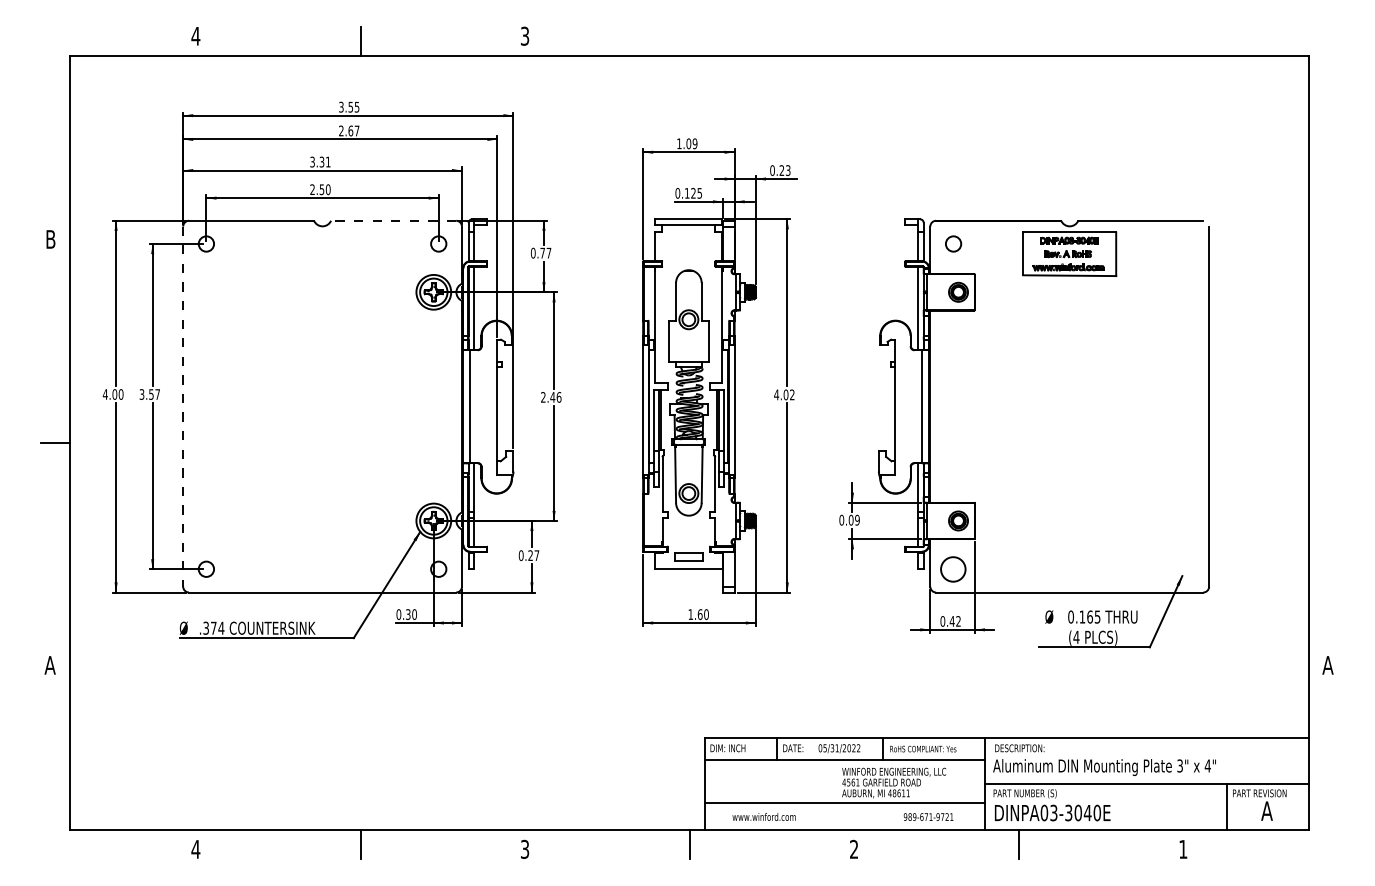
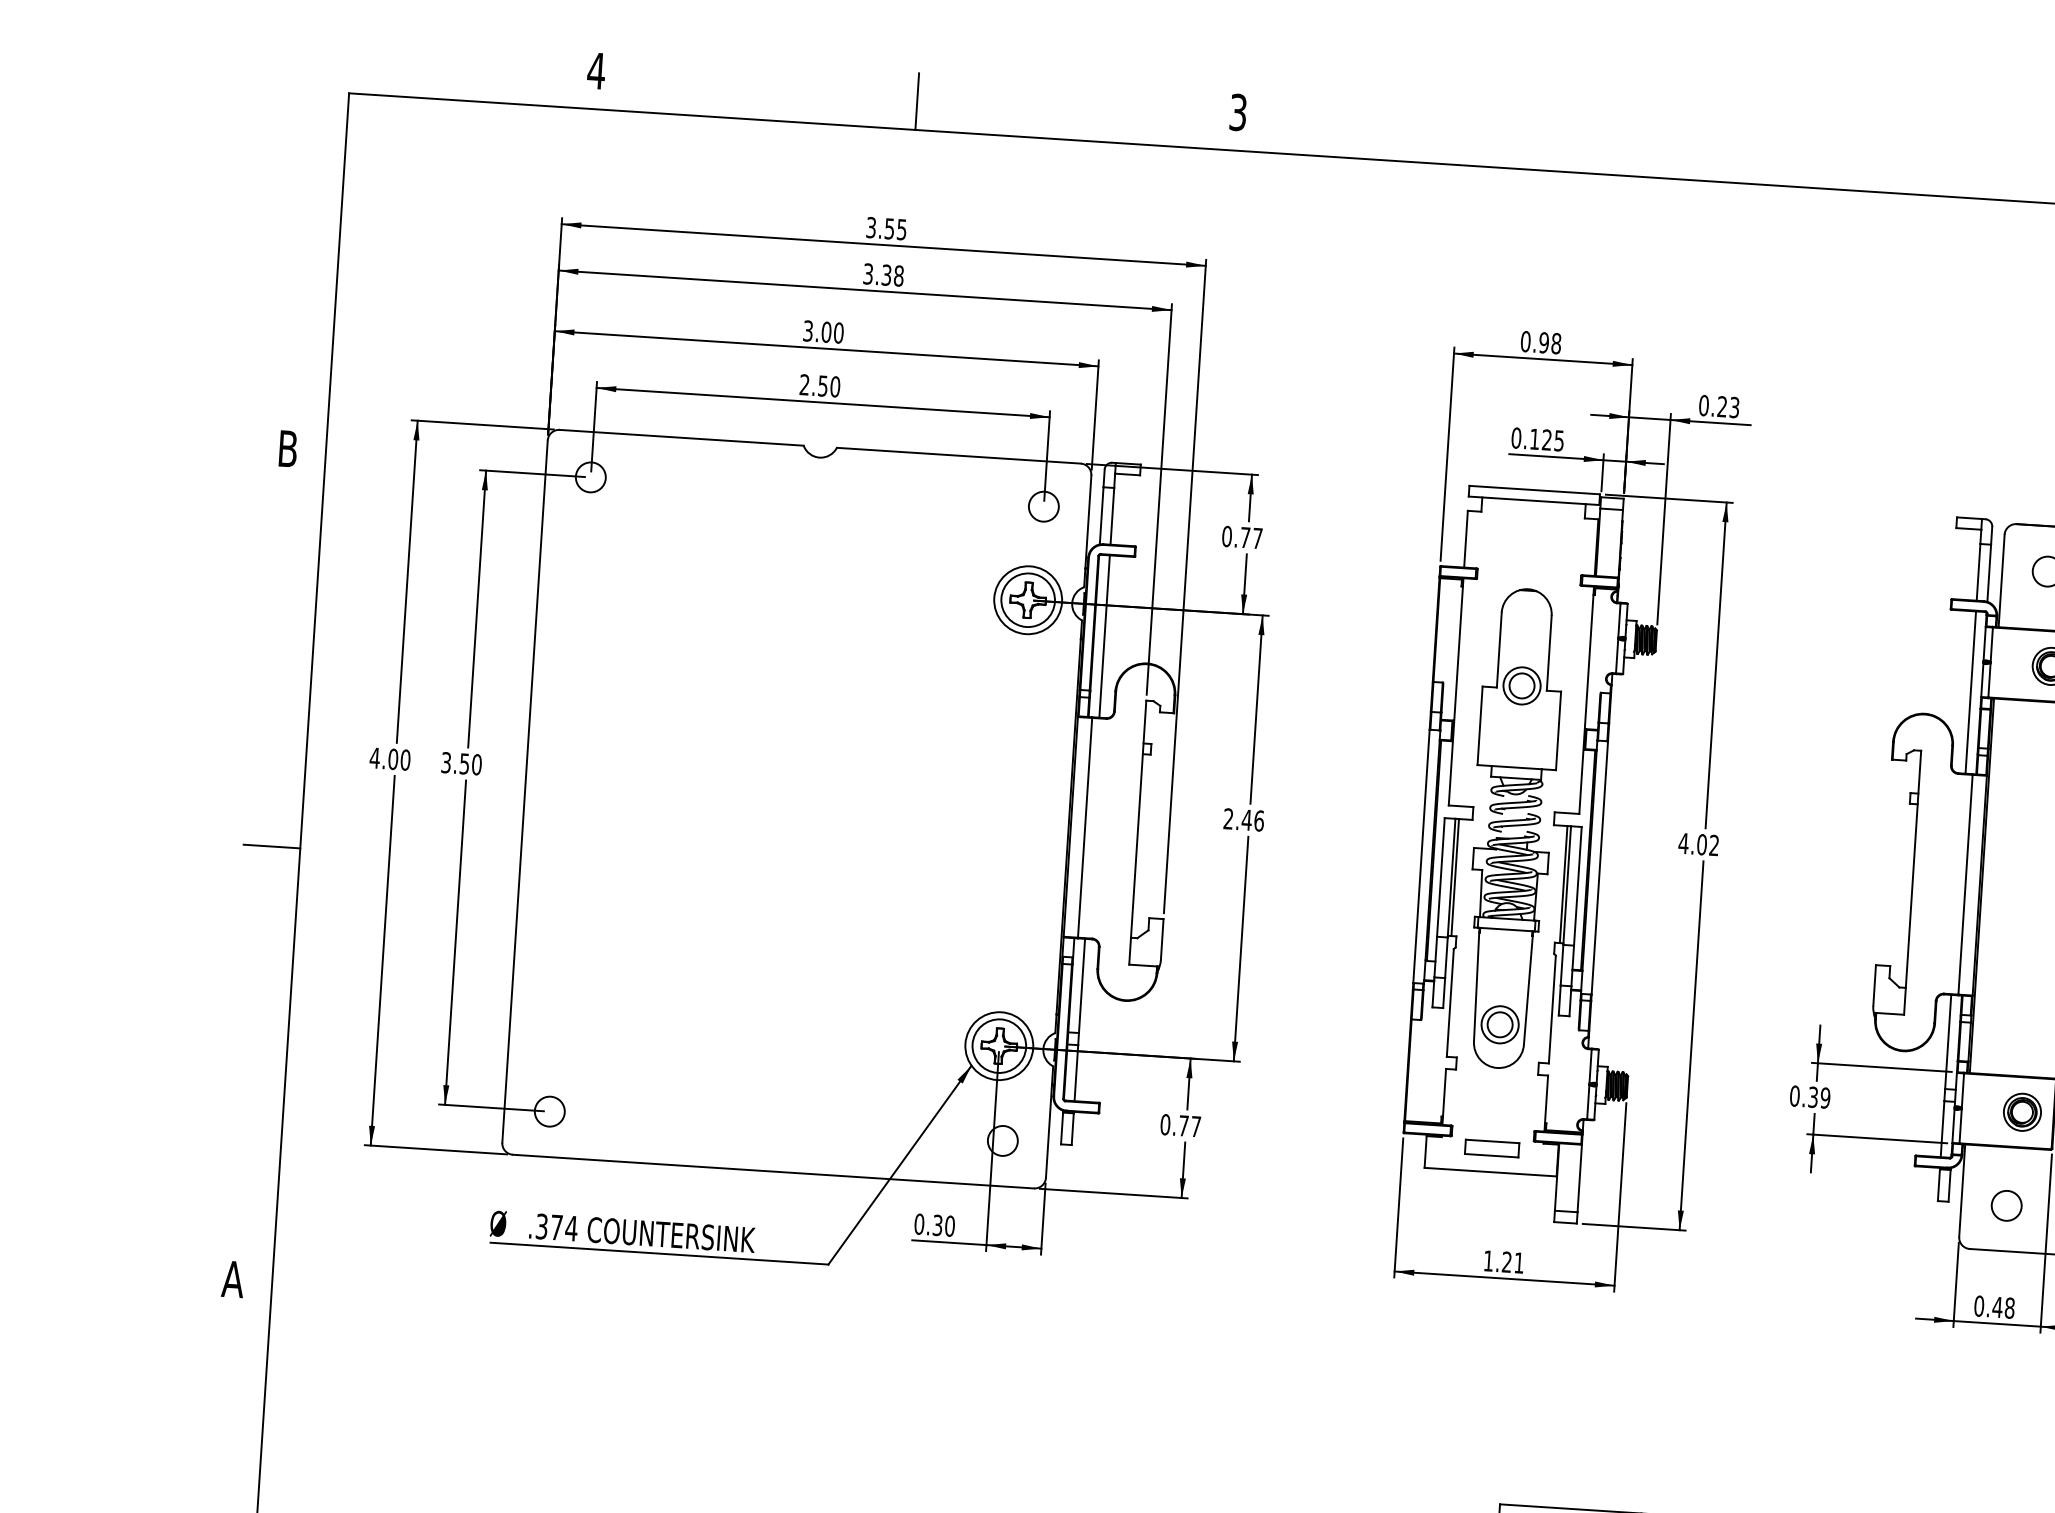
text: (349, 130) -> (884, 274), 2.67 -> 3.38
text: (687, 143) -> (1541, 342), 1.09 -> 0.98
text: (324, 161) -> (831, 331), 3.31 -> 3.00
line: (393, 220) -> (958, 455), dashed -> solid
text: (157, 394) -> (476, 764), 3.57 -> 3.50
line: (183, 407) -> (525, 793), dashed -> solid
text: (850, 519) -> (1812, 1095), 0.09 -> 0.39
text: (530, 555) -> (1183, 1125), 0.27 -> 0.77
circle: (953, 568) -> (2006, 1204), size x0.62
text: (702, 614) -> (1511, 1262), 1.60 -> 1.21
text: (958, 621) -> (2009, 1308), 0.42 -> 0.48

